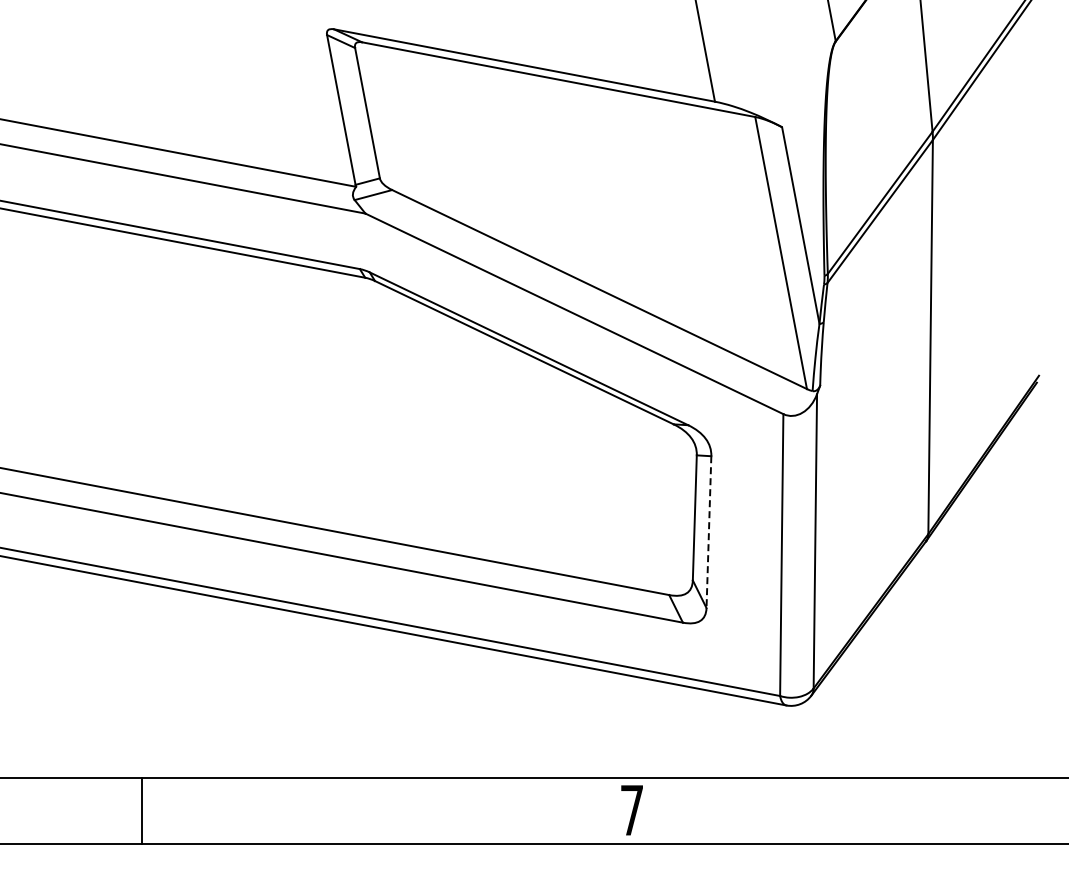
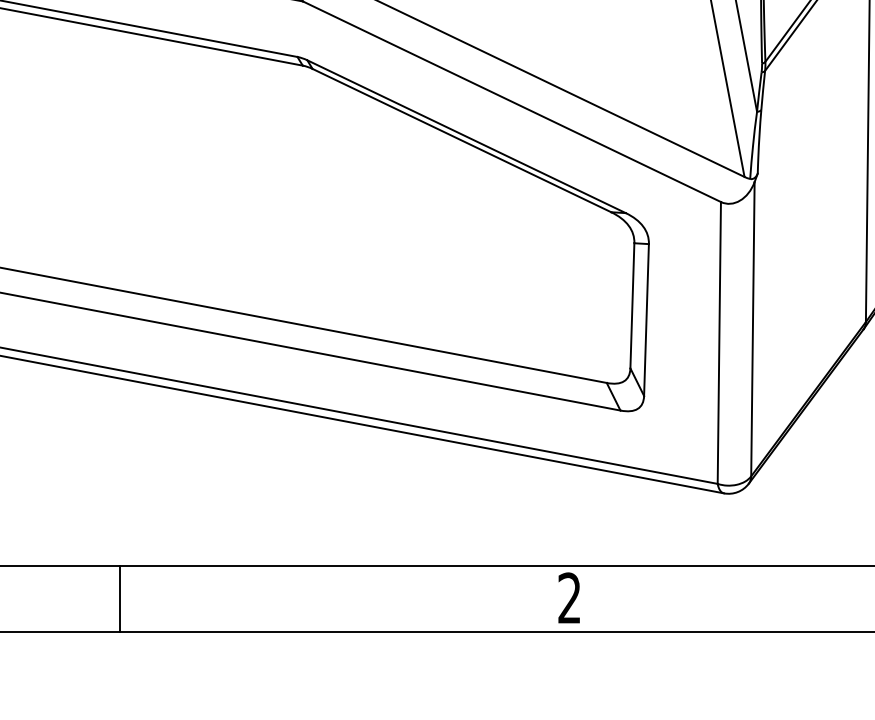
line: (708, 532) -> (646, 320), dashed -> solid
text: (631, 809) -> (569, 597), 7 -> 2
line: (142, 811) -> (120, 599), moved

